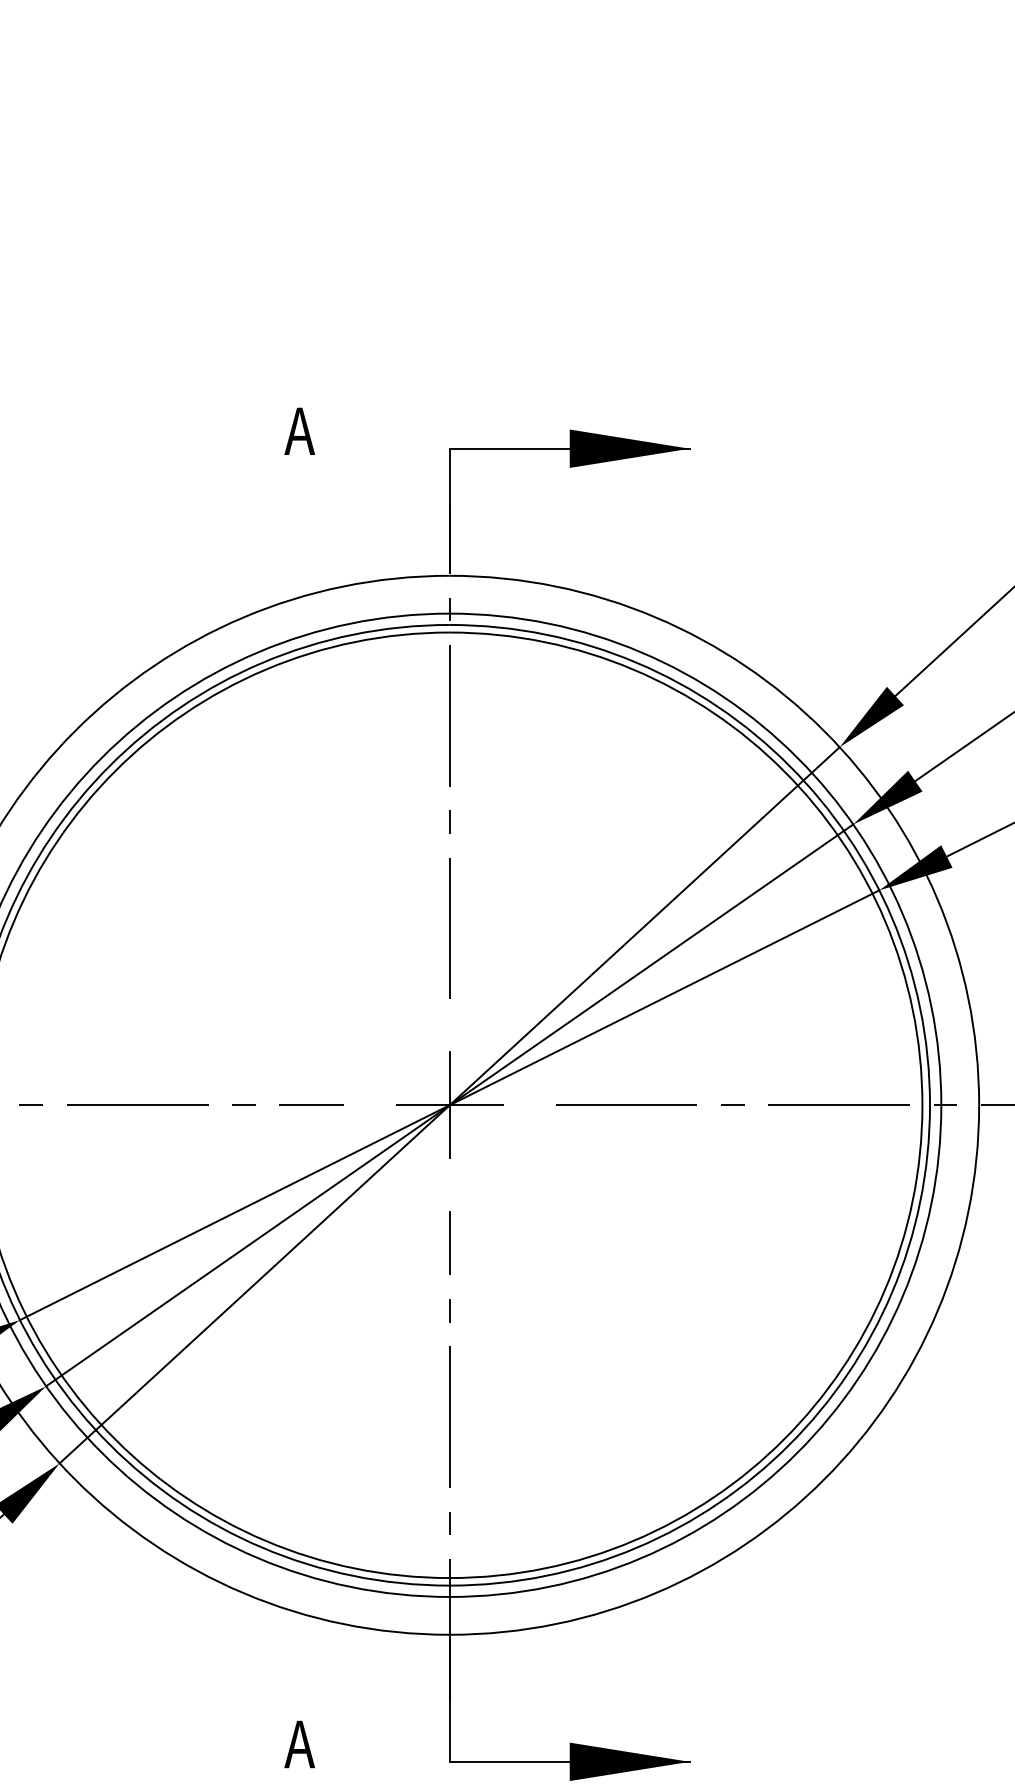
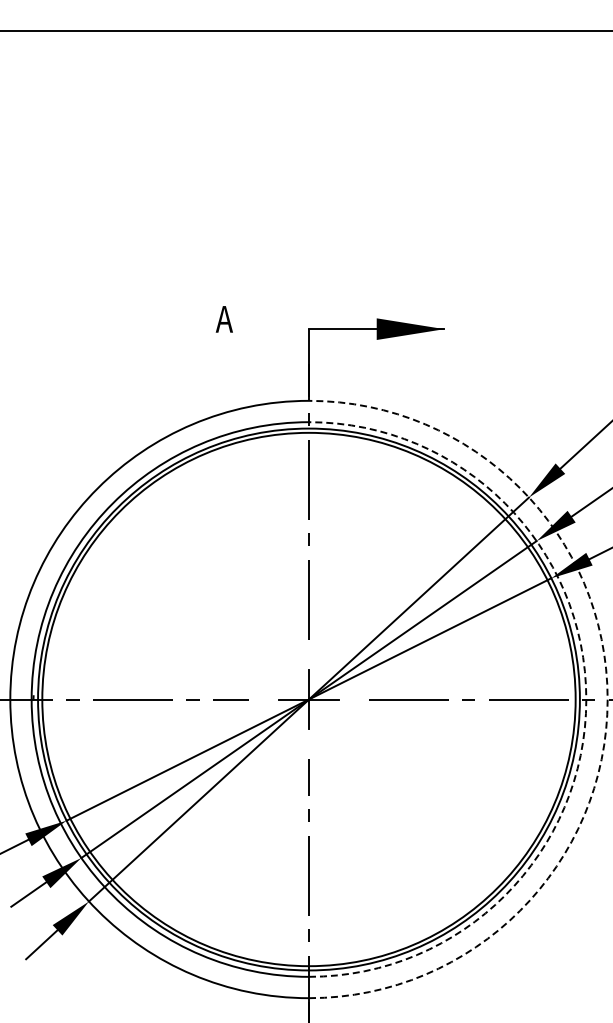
arc: (941, 1105) -> (586, 699), solid -> dashed
arc: (978, 1105) -> (607, 699), solid -> dashed

